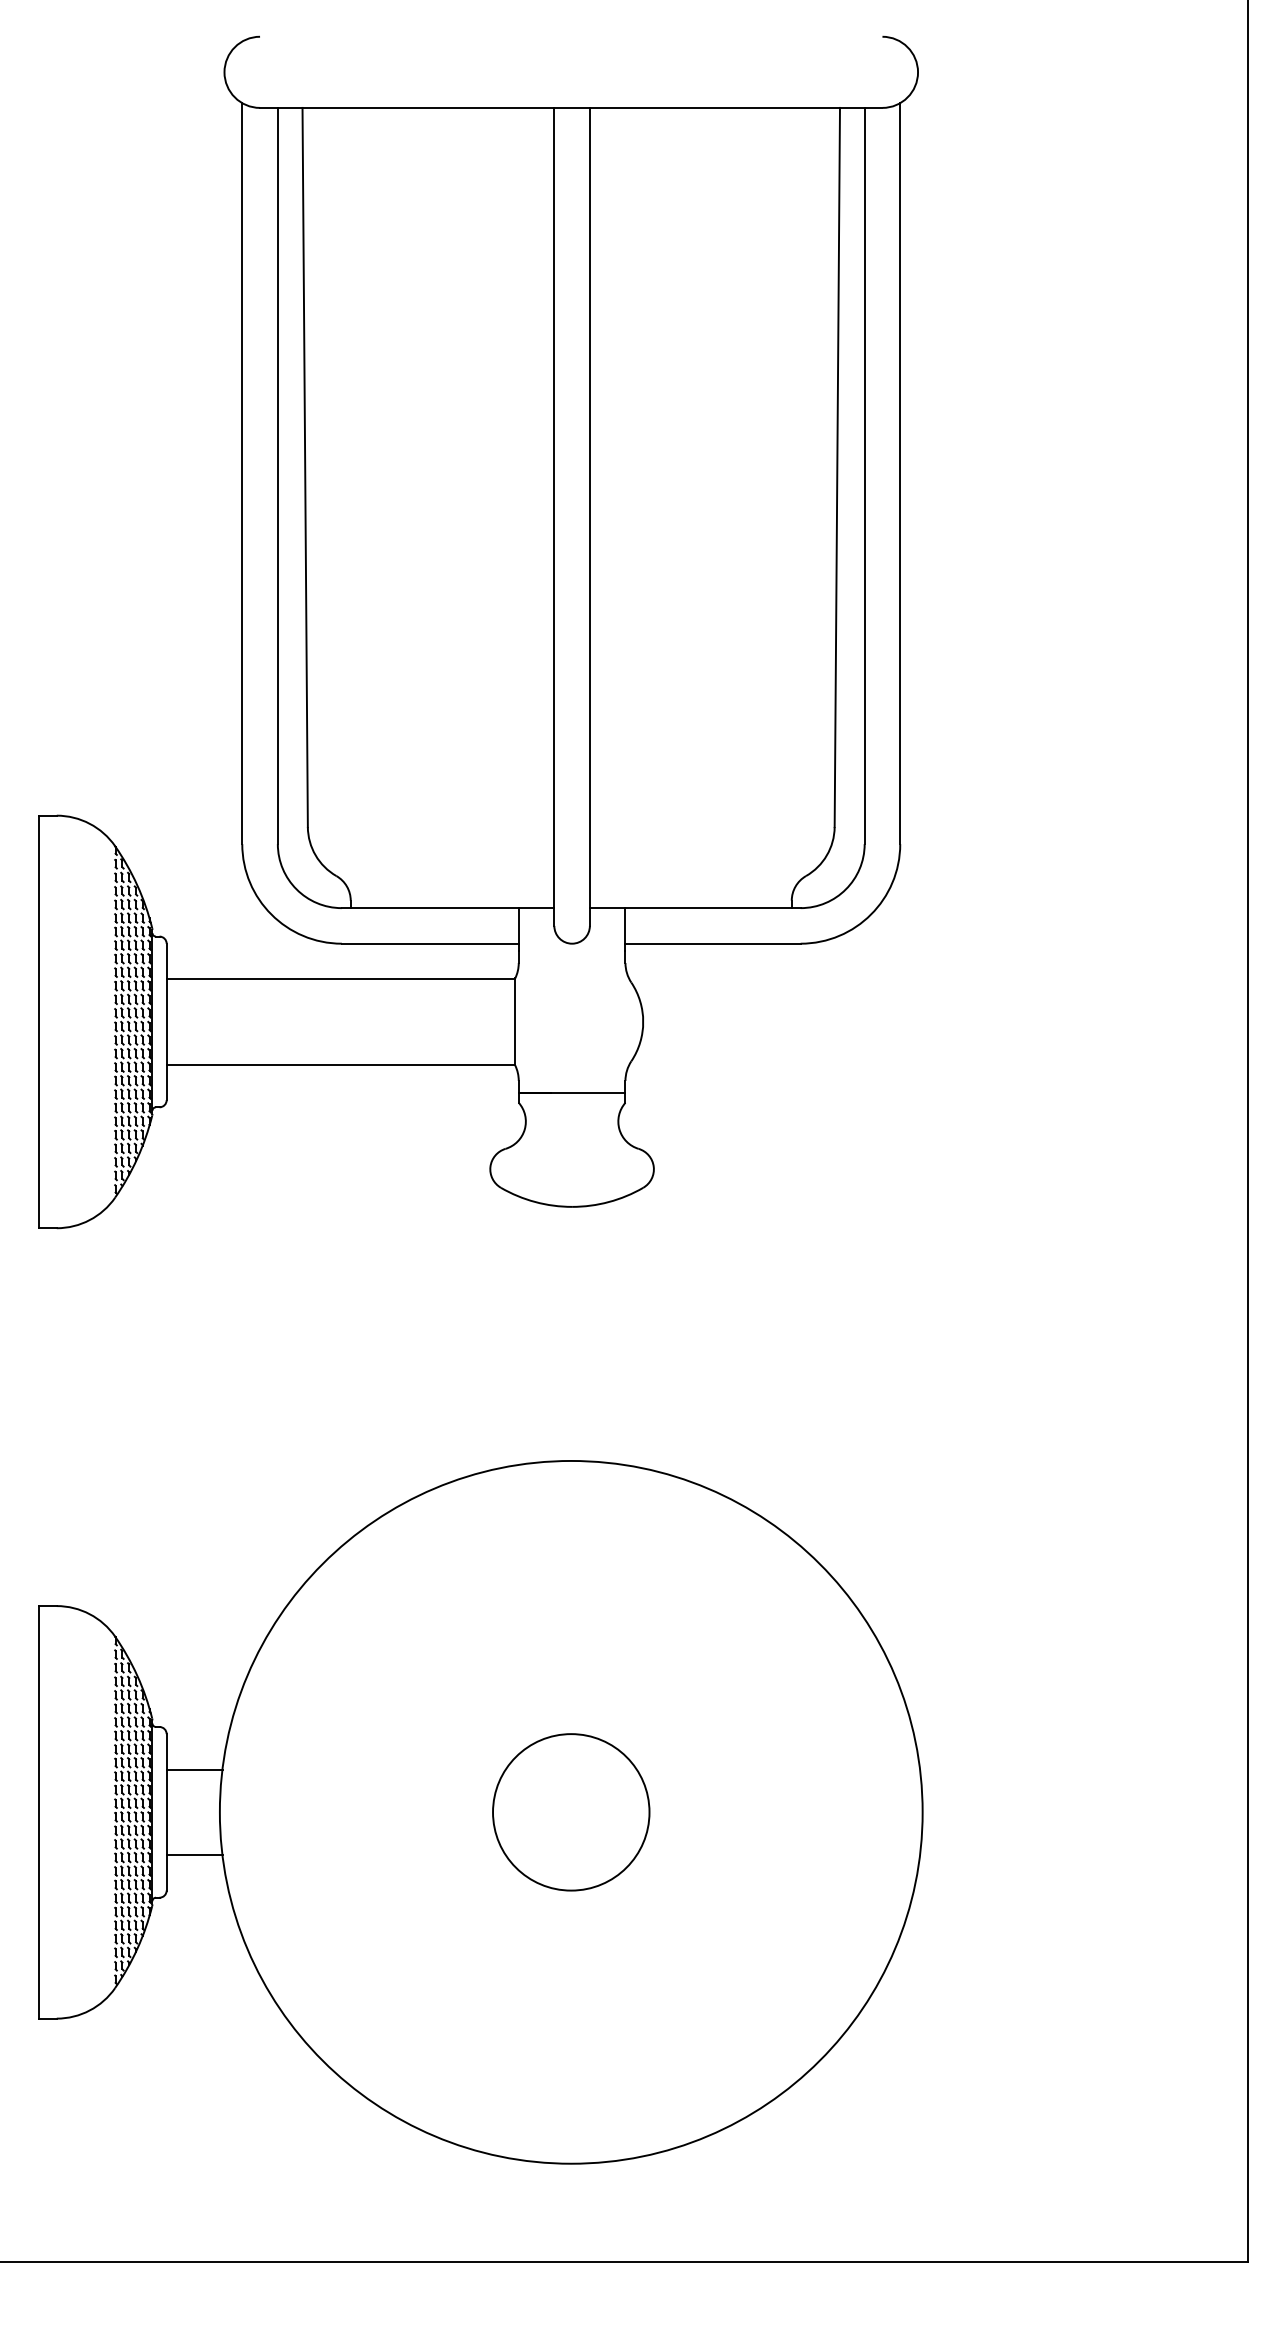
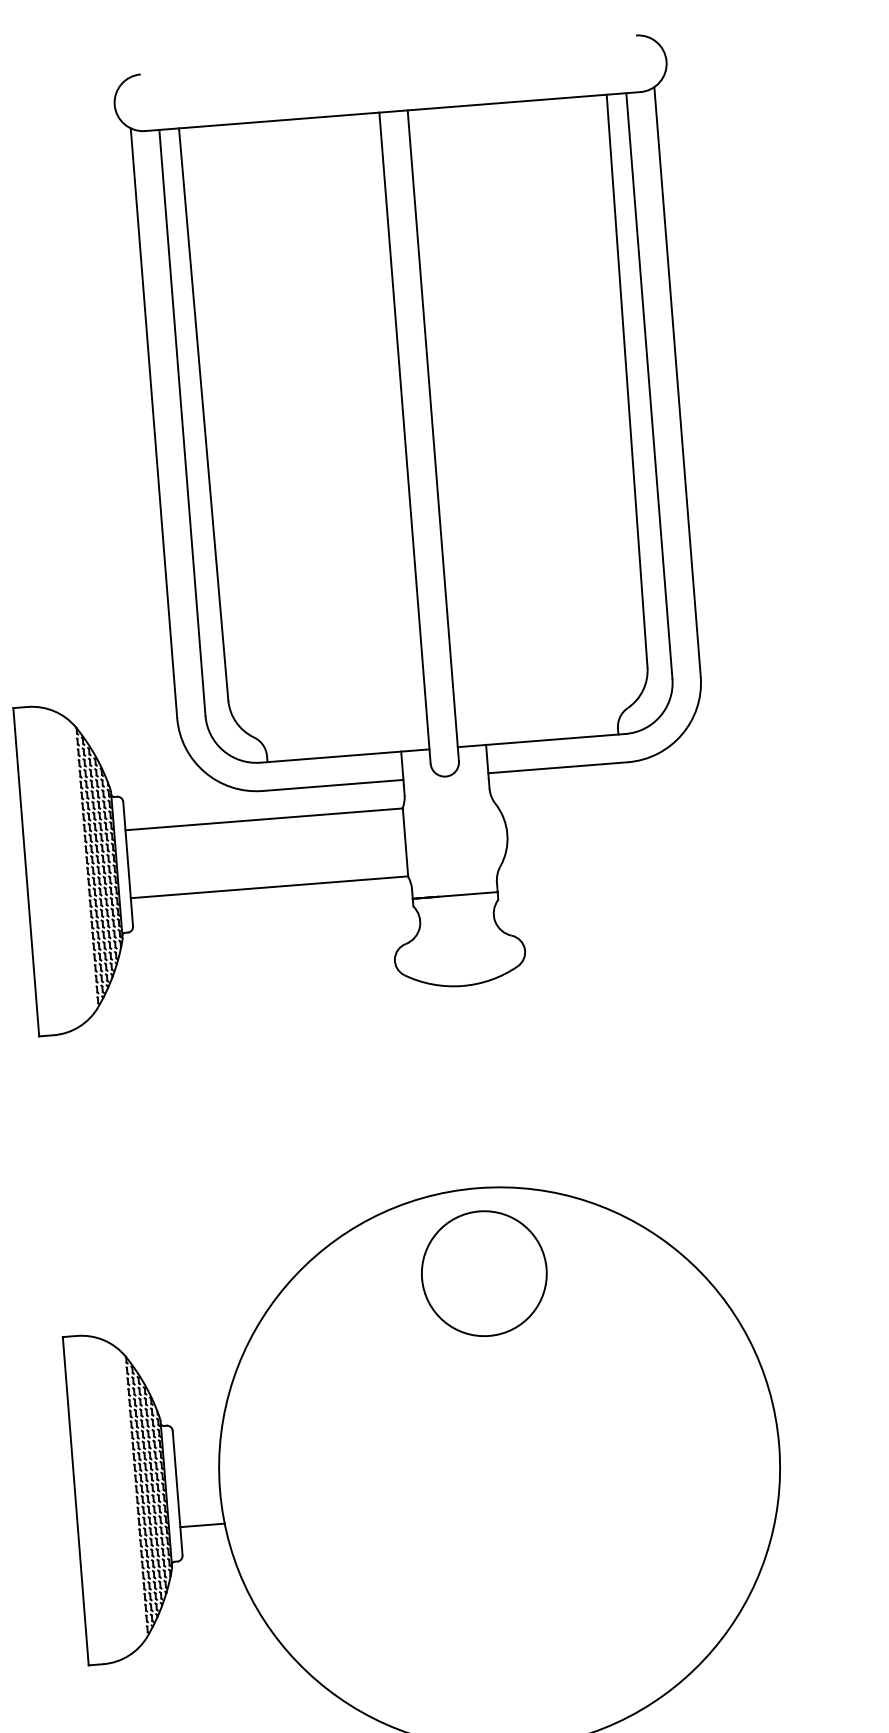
line: (194, 1769) -> (197, 1457), removed
circle: (571, 1812) -> (484, 1273), moved

